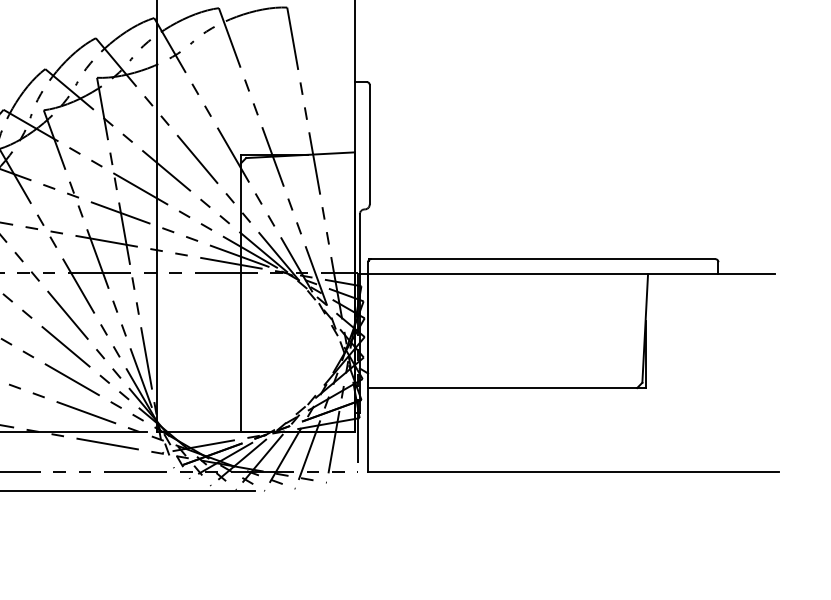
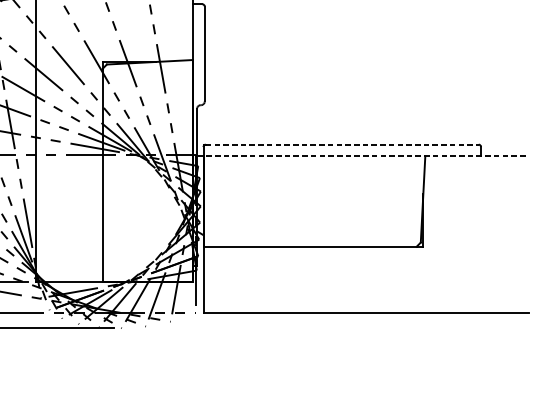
line: (543, 259) -> (342, 144), solid -> dashed
line: (566, 274) -> (360, 156), solid -> dashed

